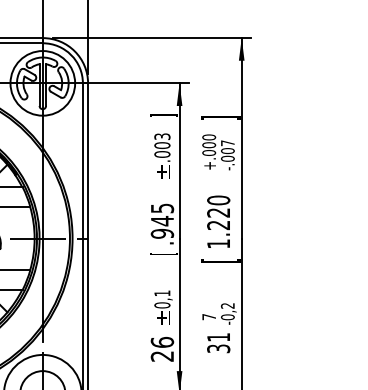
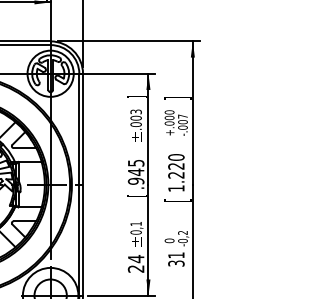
text: (209, 316) -> (169, 240), 7 -> 0
text: (161, 343) -> (135, 259), 26 -> 24

